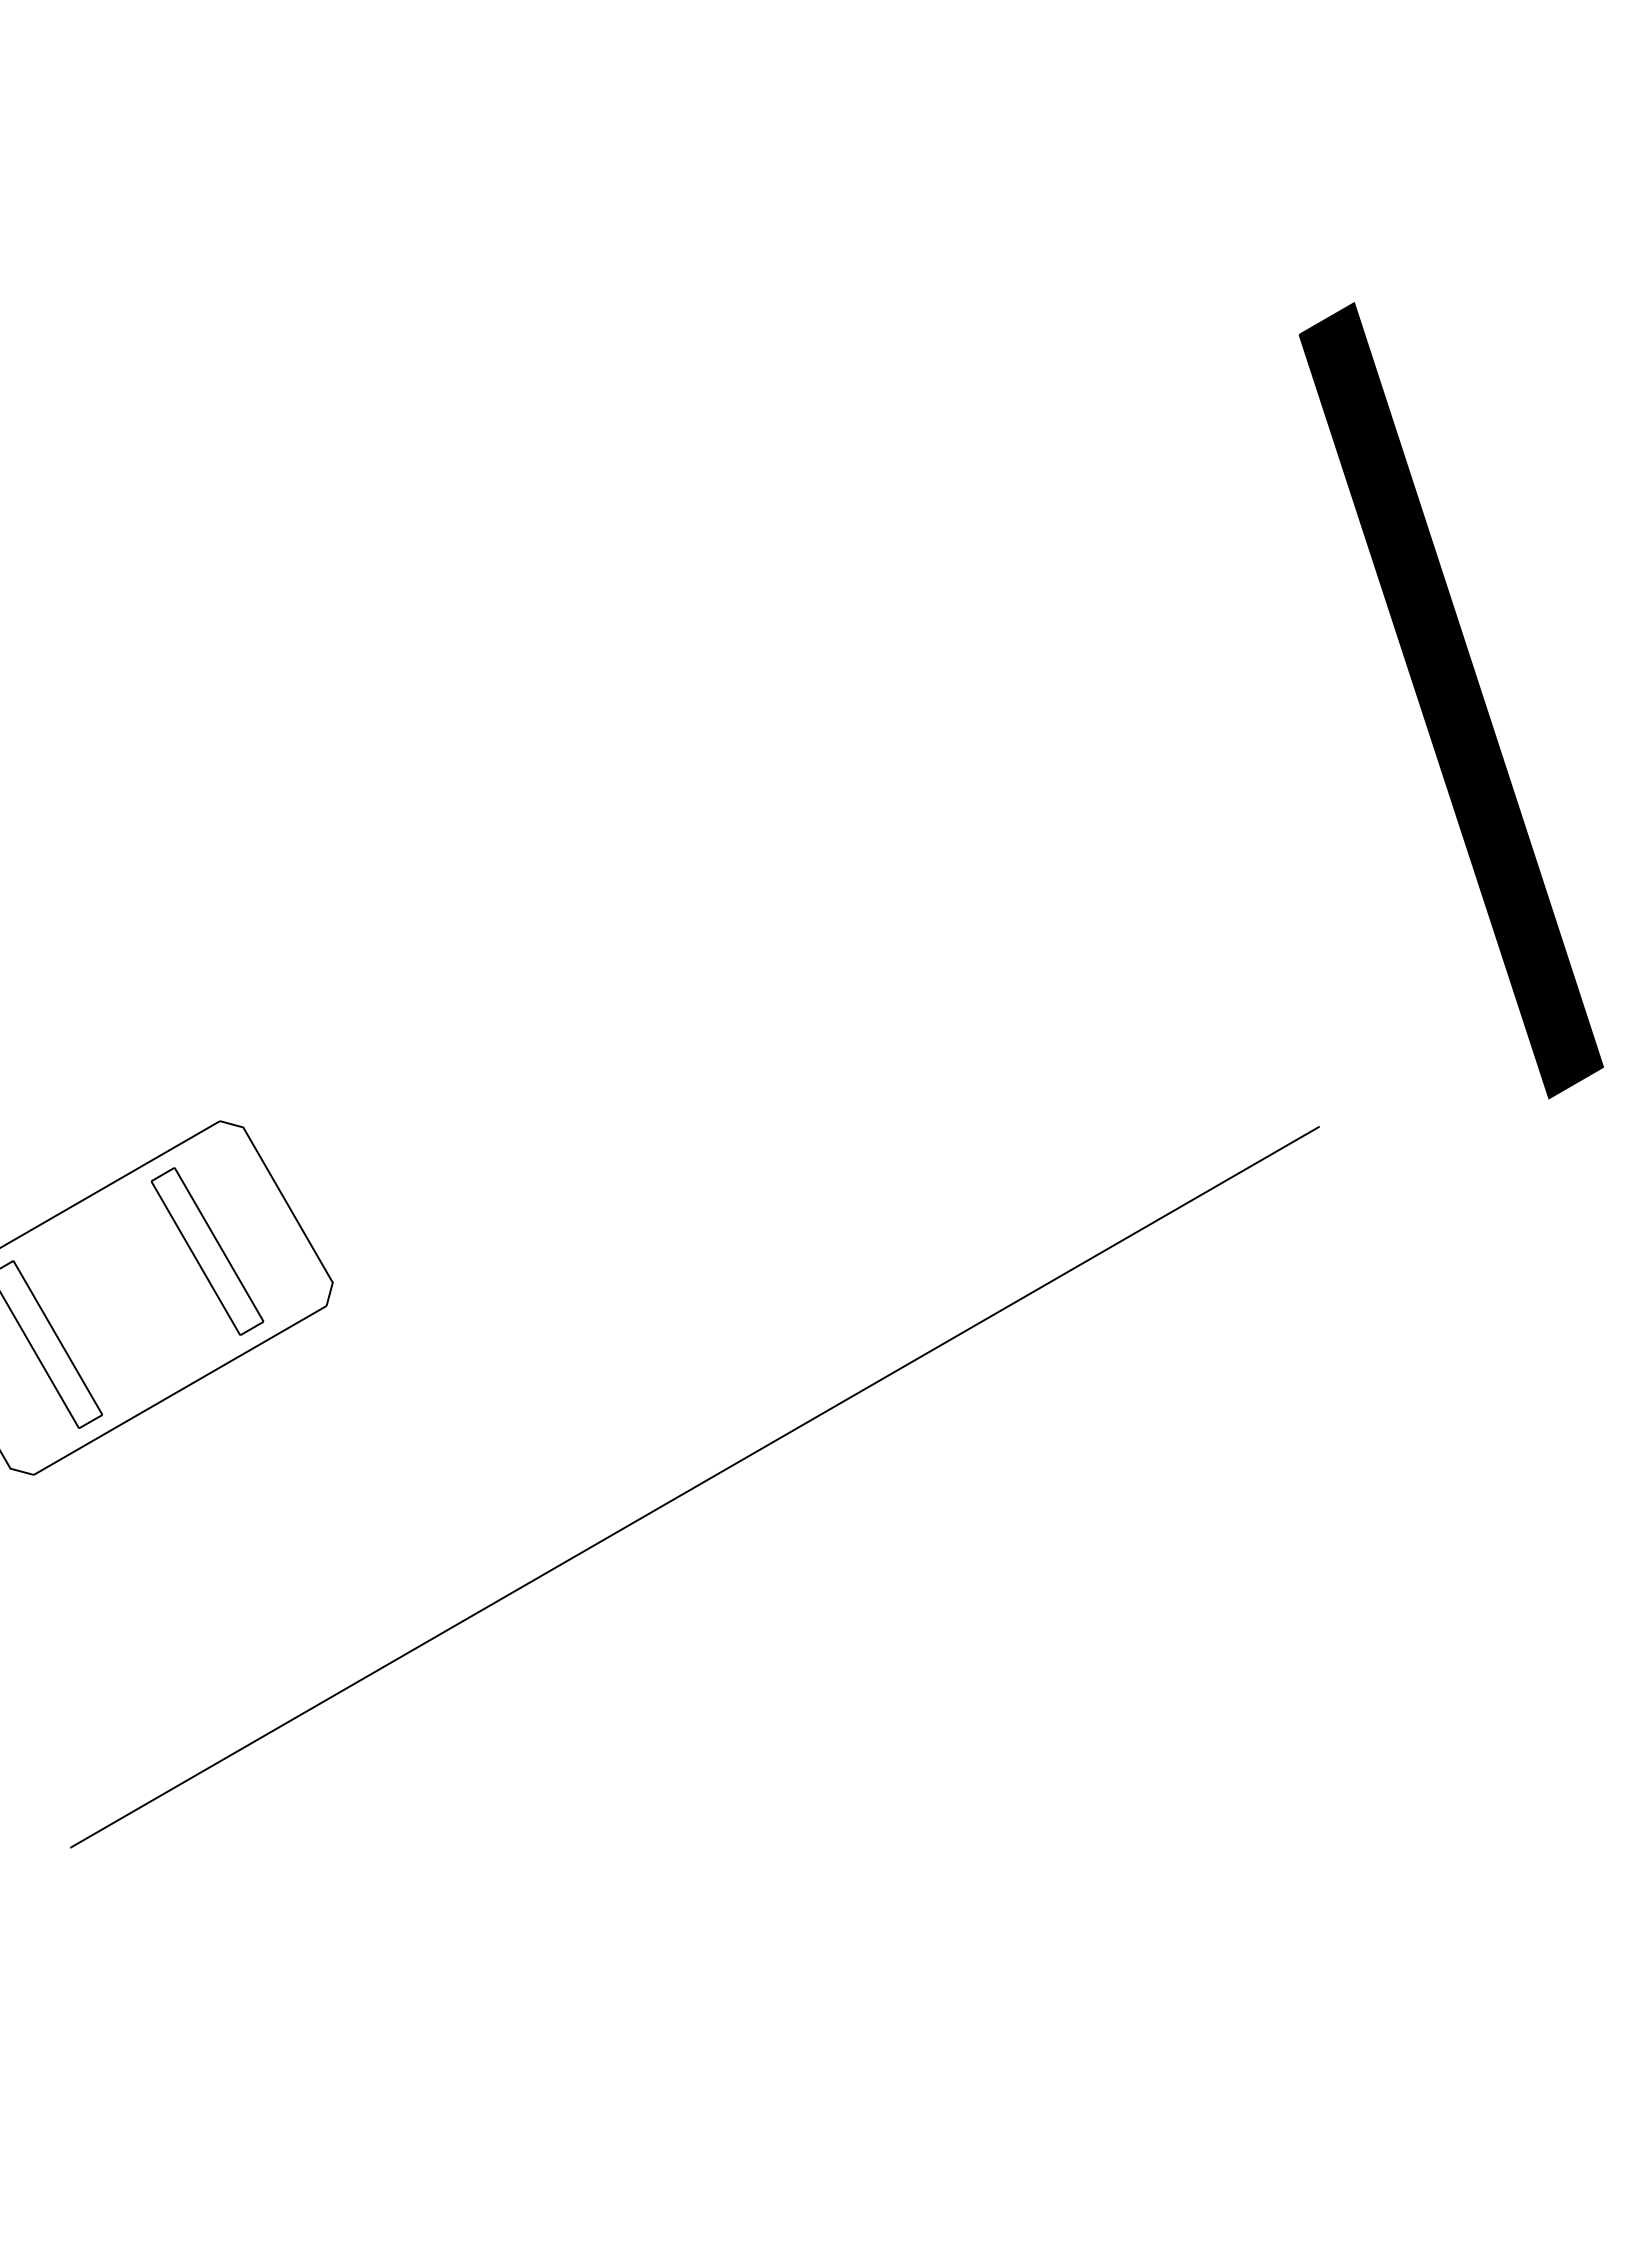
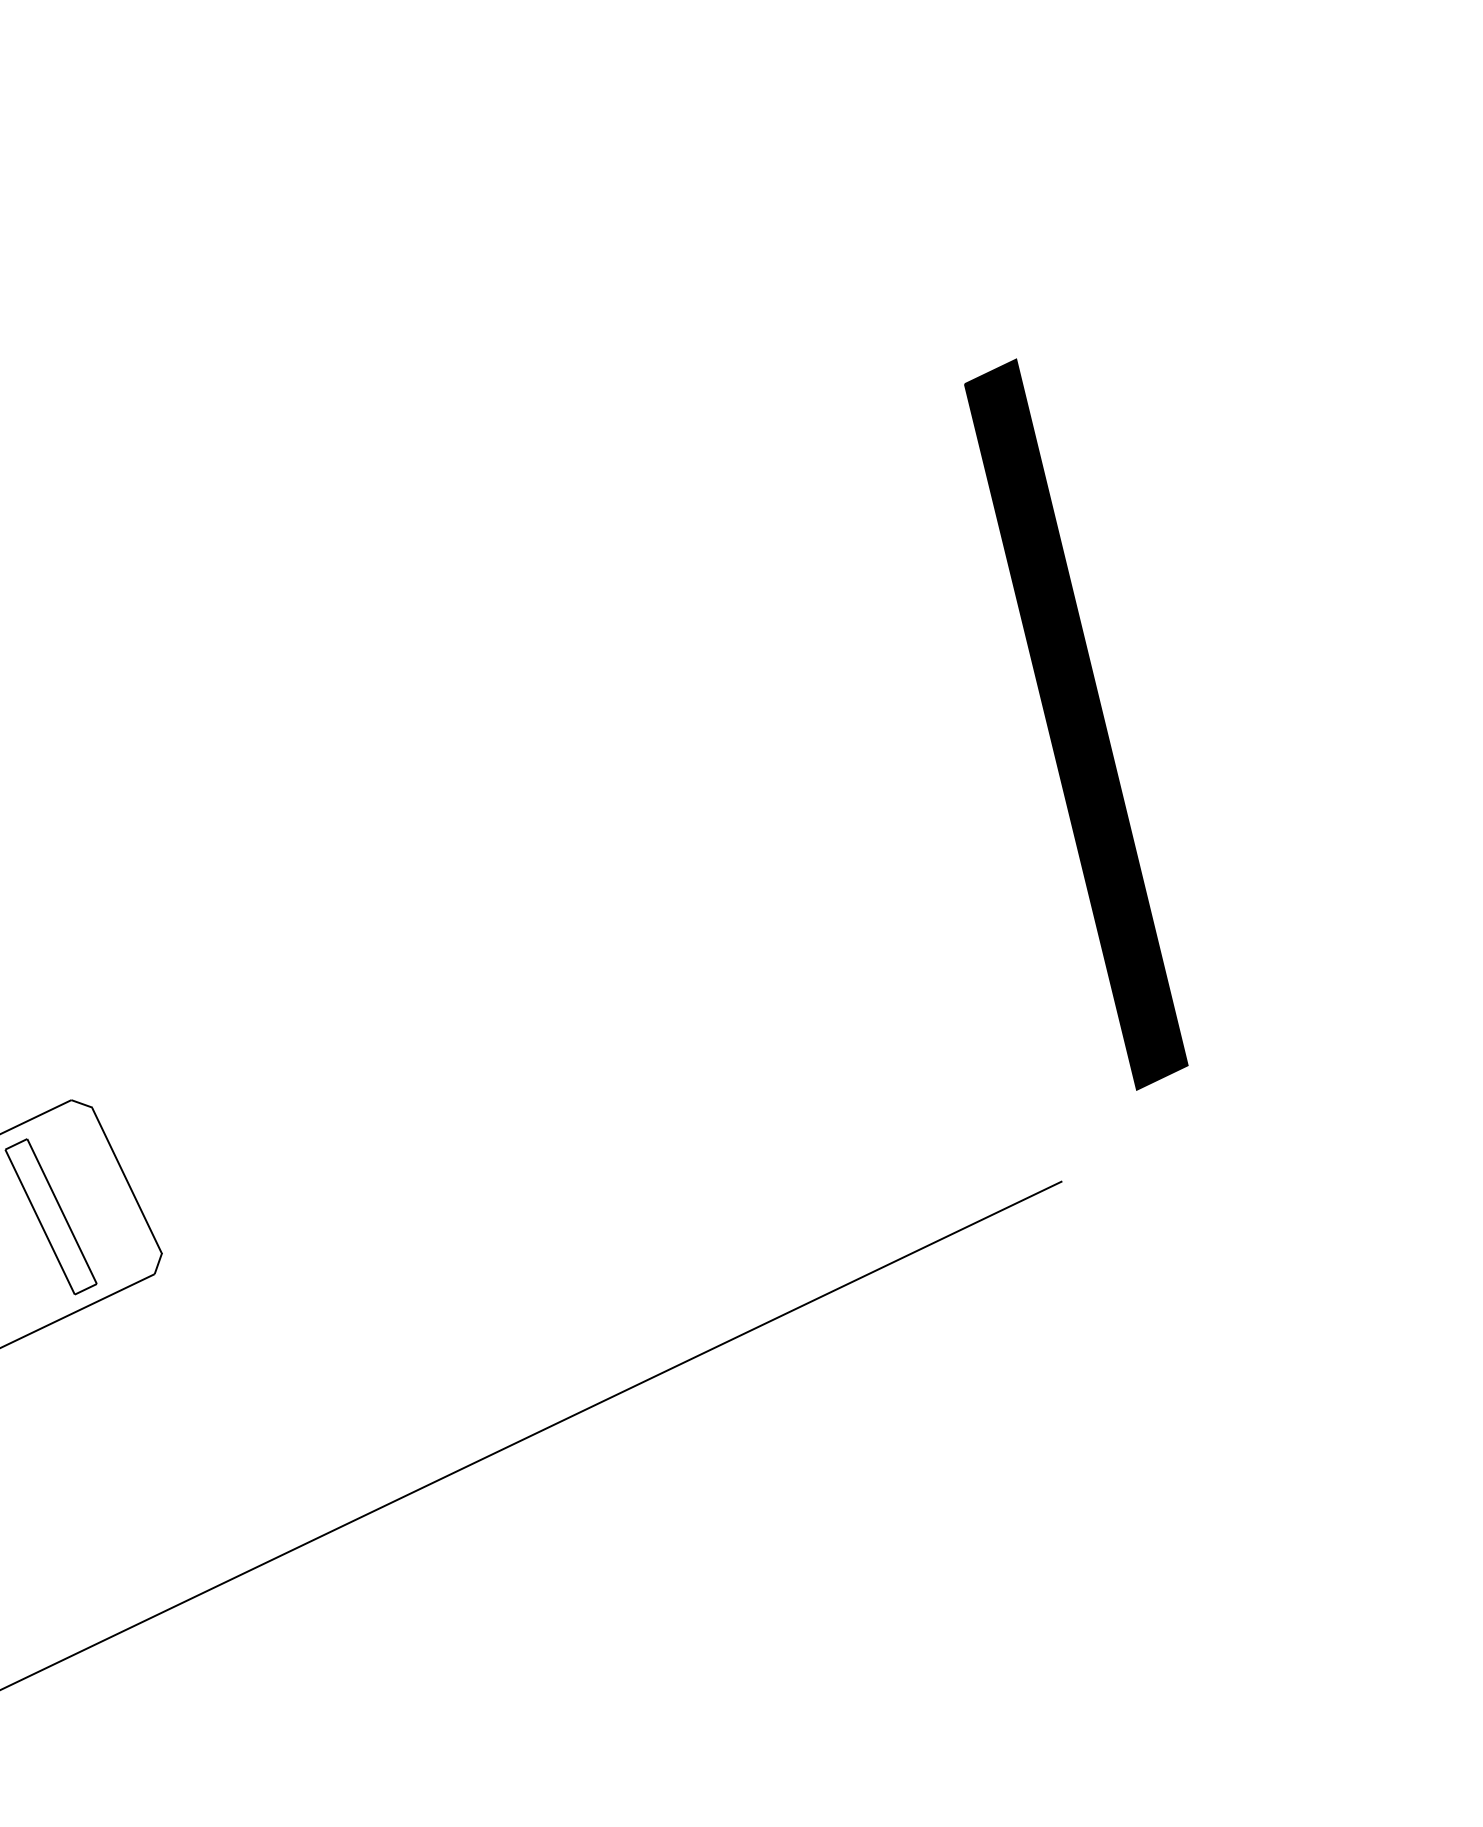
part: (1450, 700) -> (1075, 724), moved

